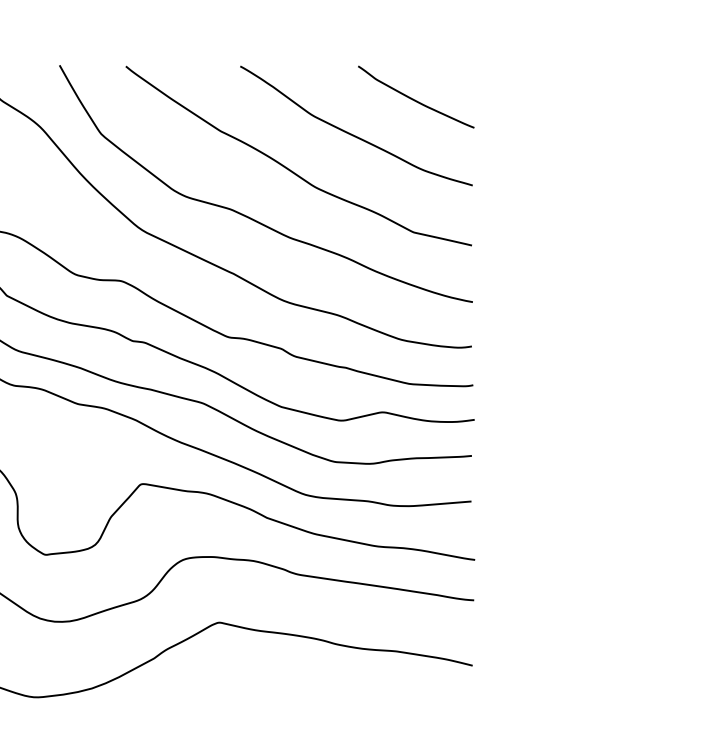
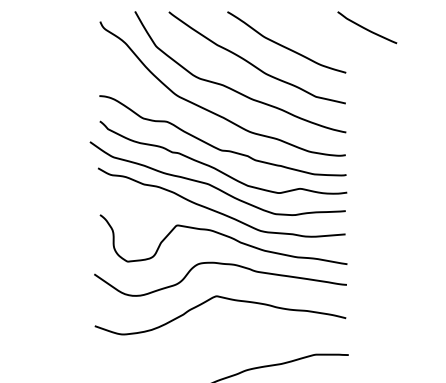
curve: (416, 98) -> (367, 28), moved

